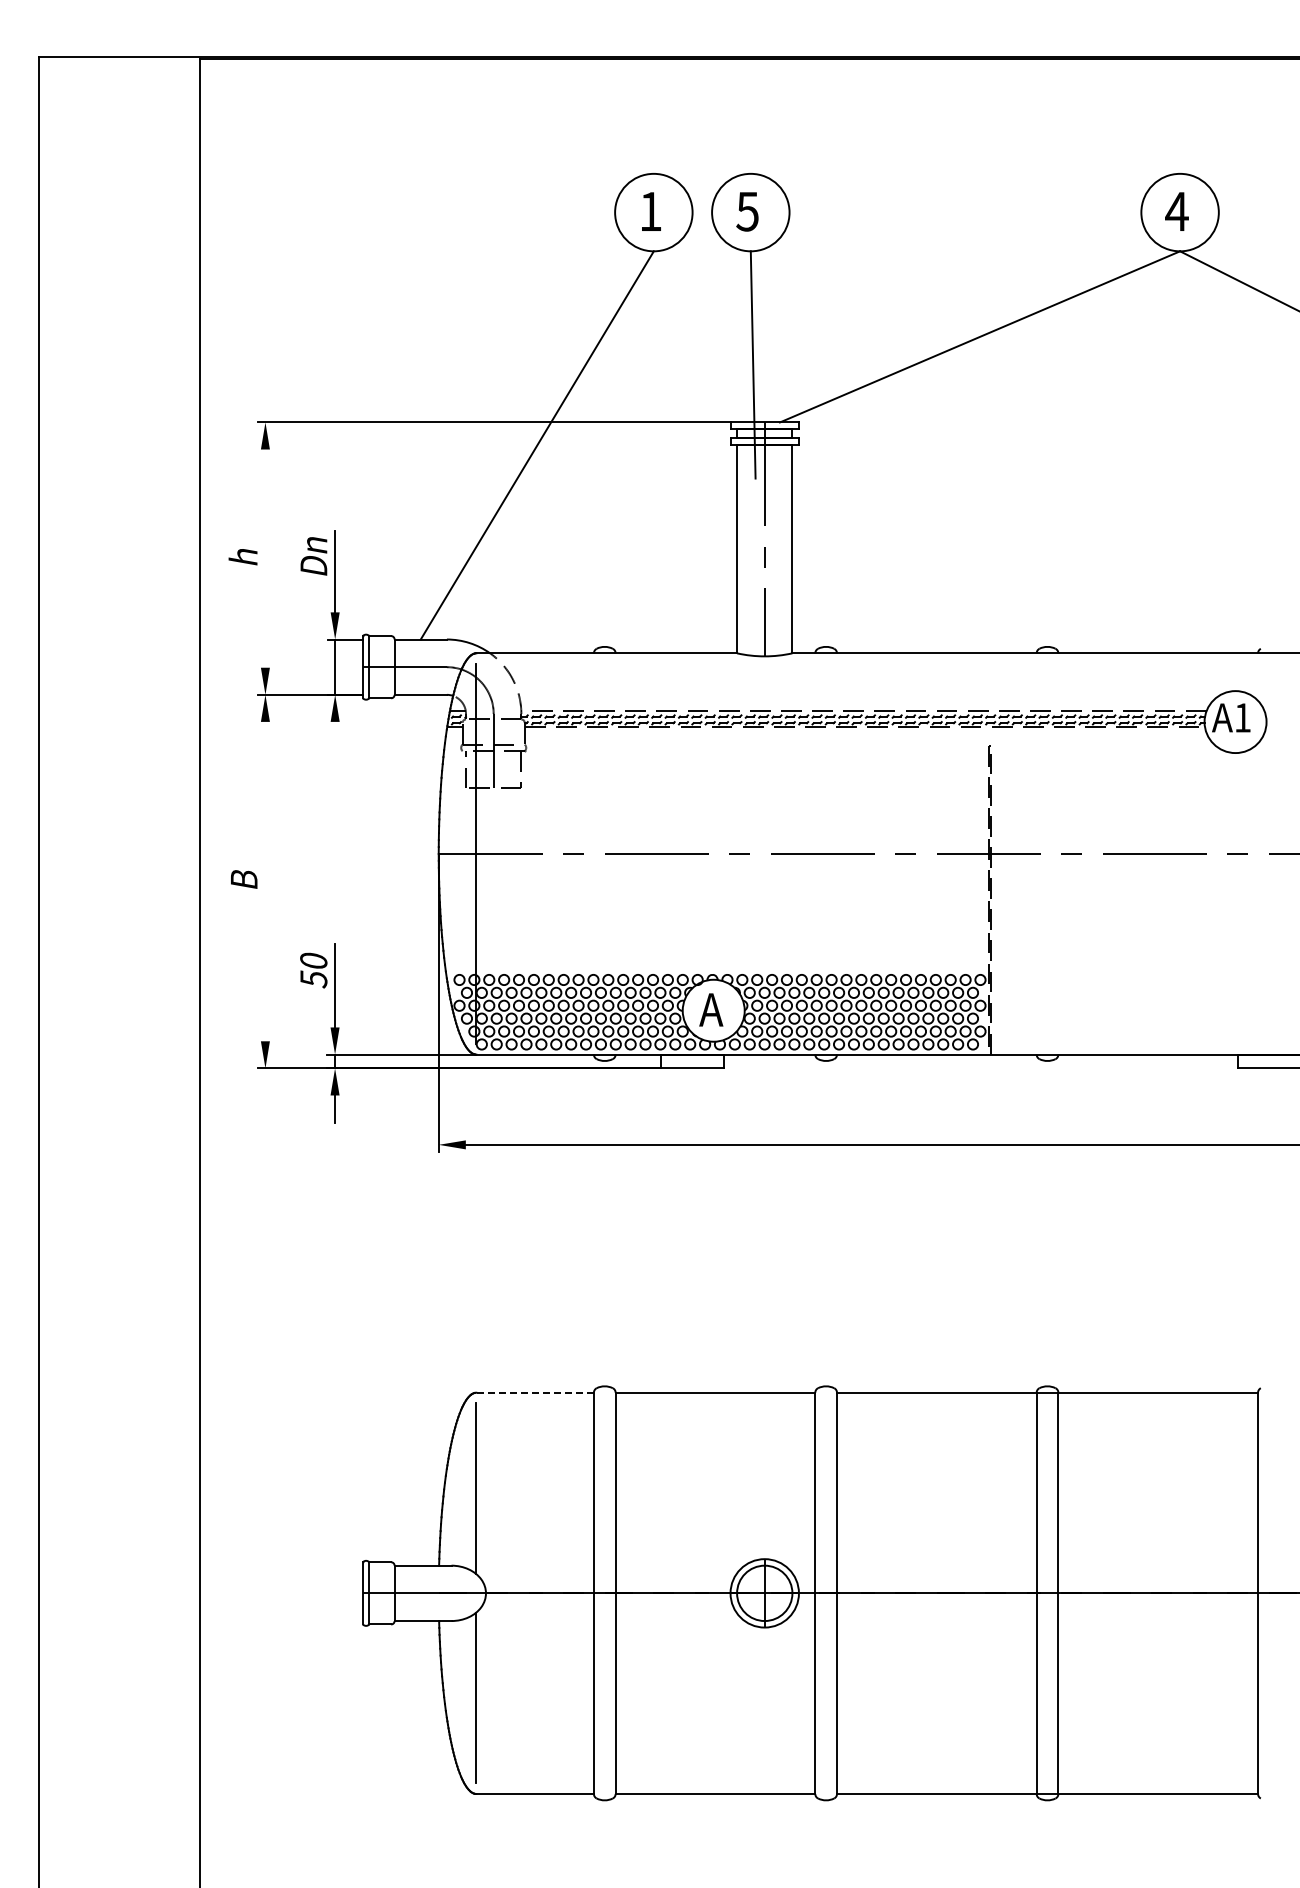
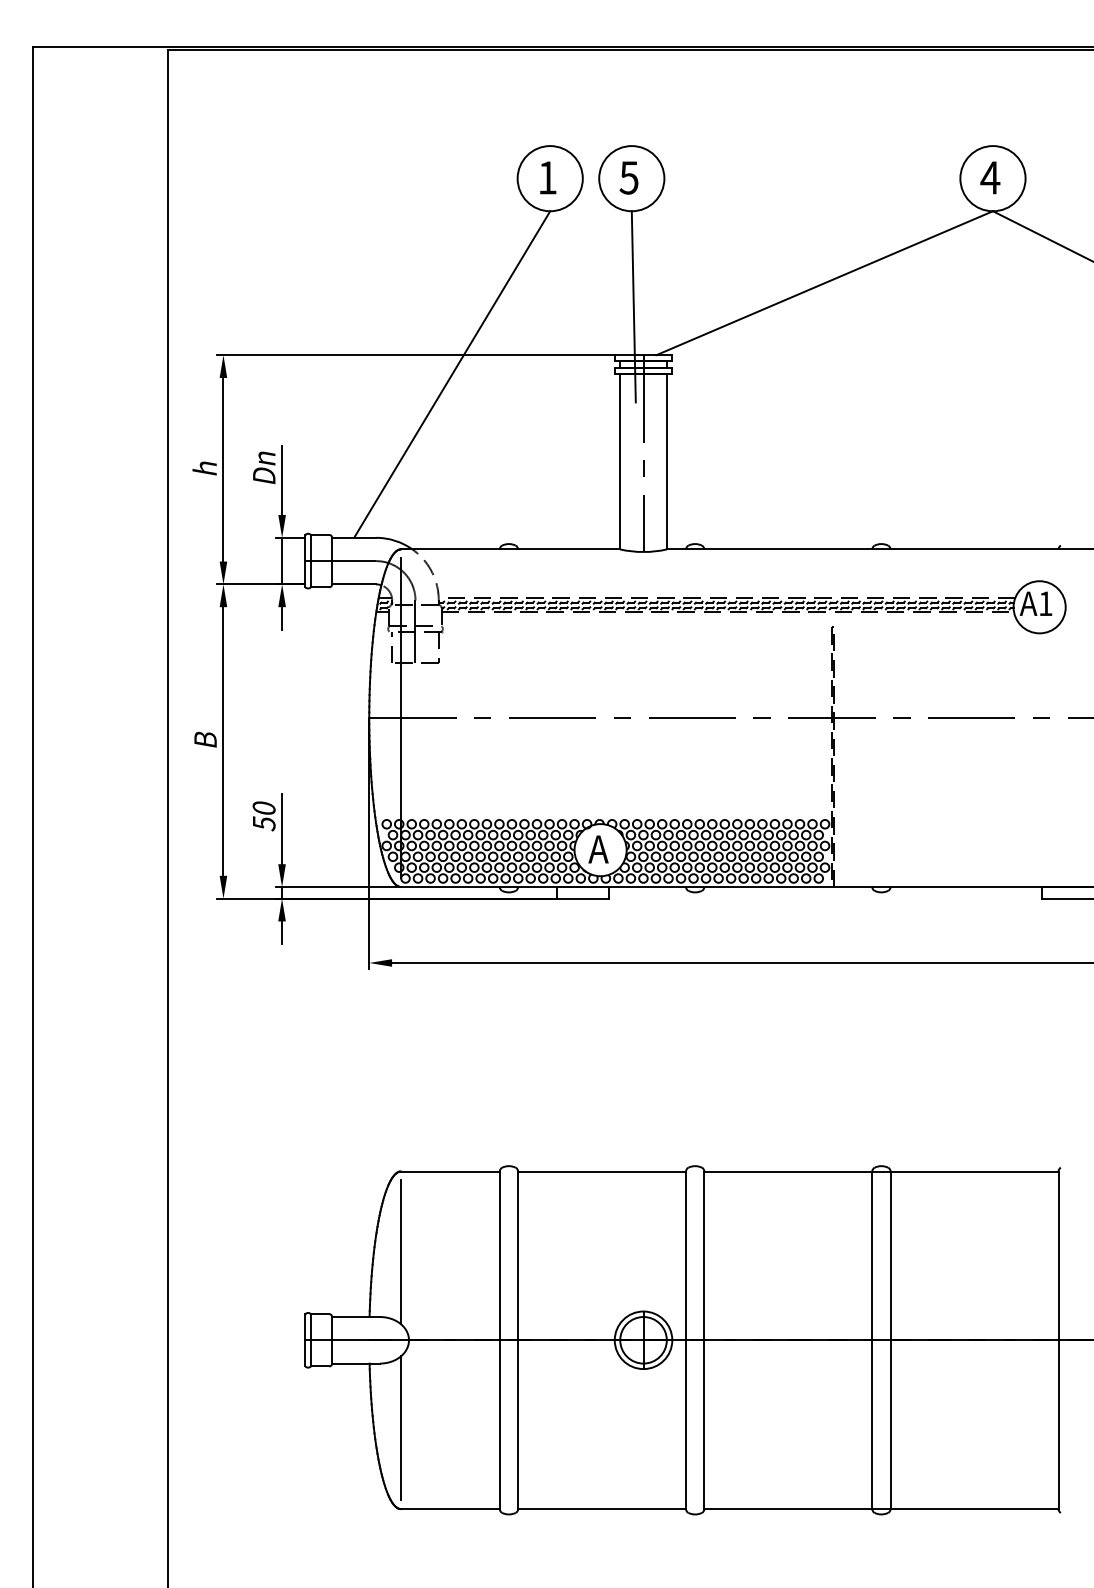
line: (265, 558) -> (223, 469), added
line: (335, 735) -> (282, 618), added
line: (265, 881) -> (223, 741), added
line: (535, 1392) -> (450, 1171), dashed -> solid

